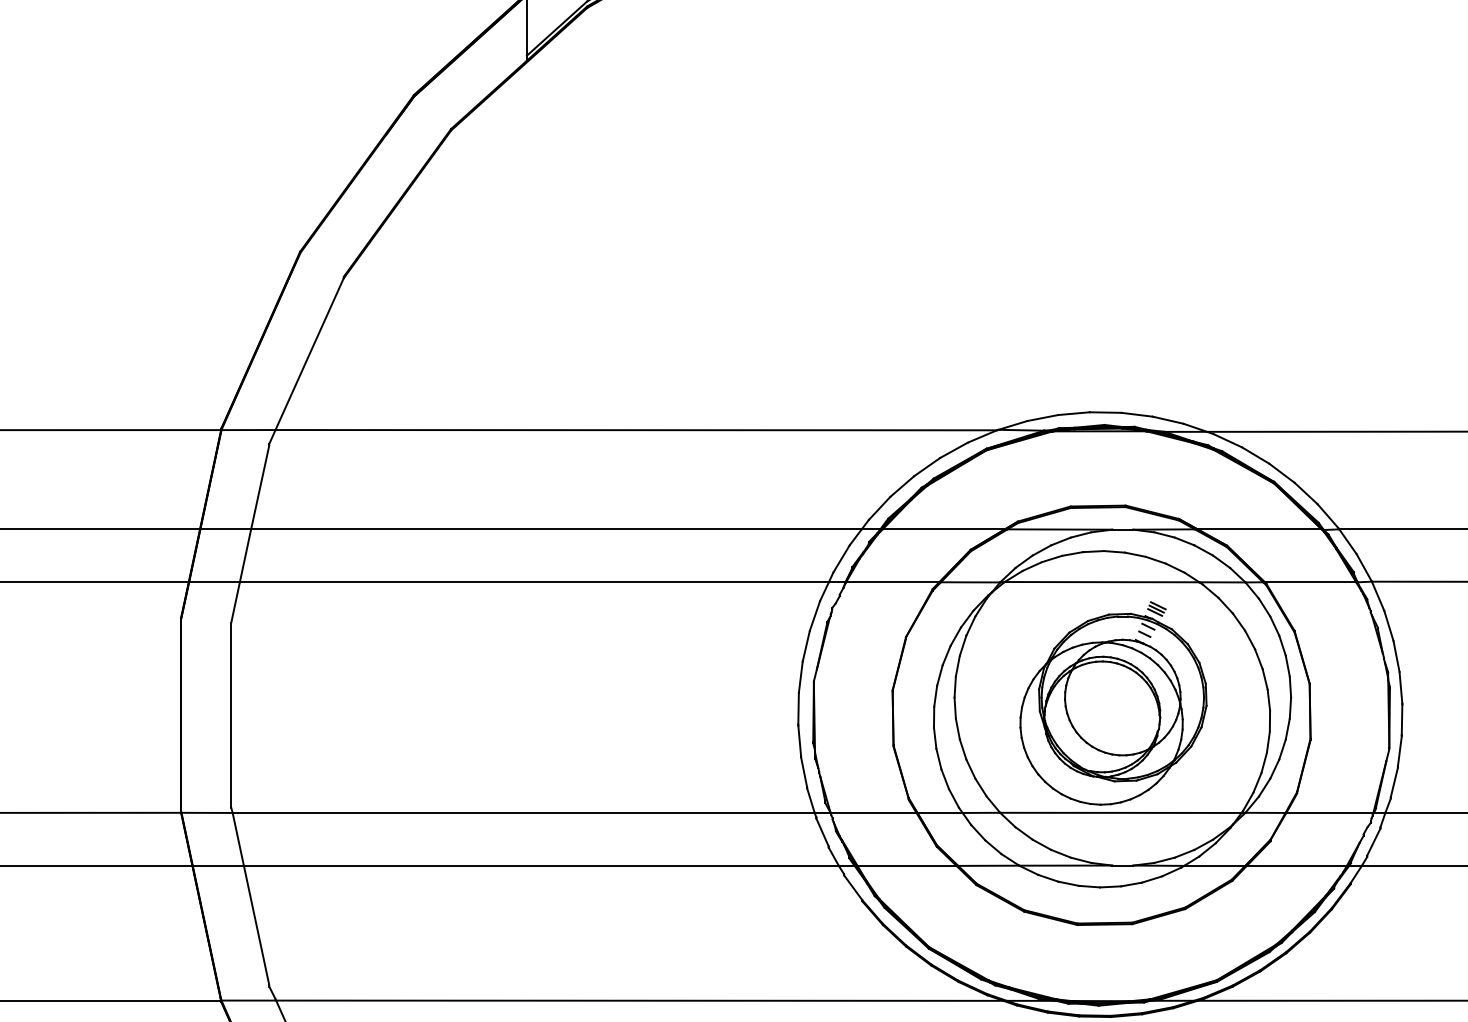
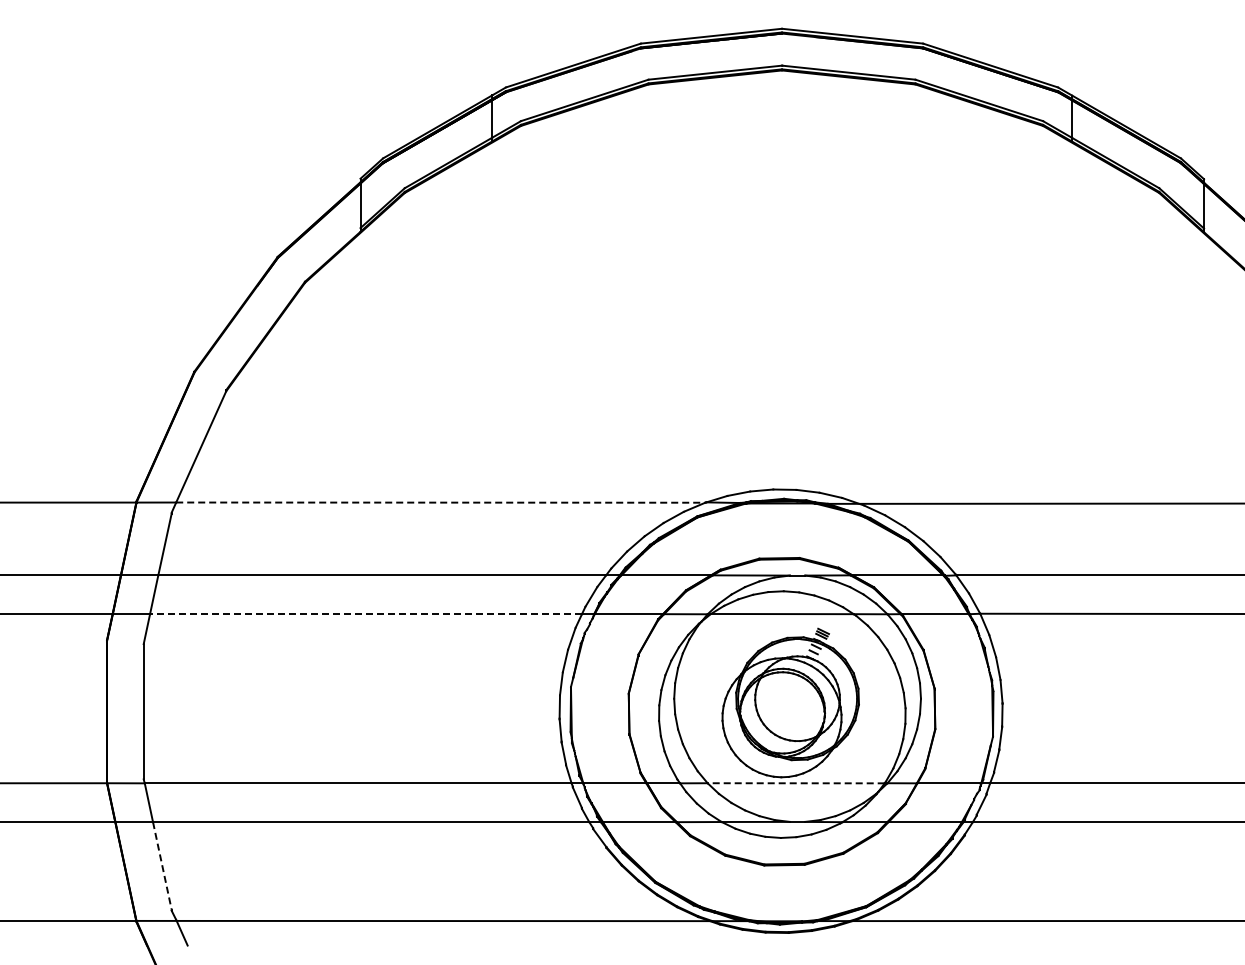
line: (635, 430) -> (440, 502), solid -> dashed
line: (534, 582) -> (366, 614), solid -> dashed
line: (1121, 813) -> (796, 783), solid -> dashed
line: (256, 924) -> (162, 865), solid -> dashed

